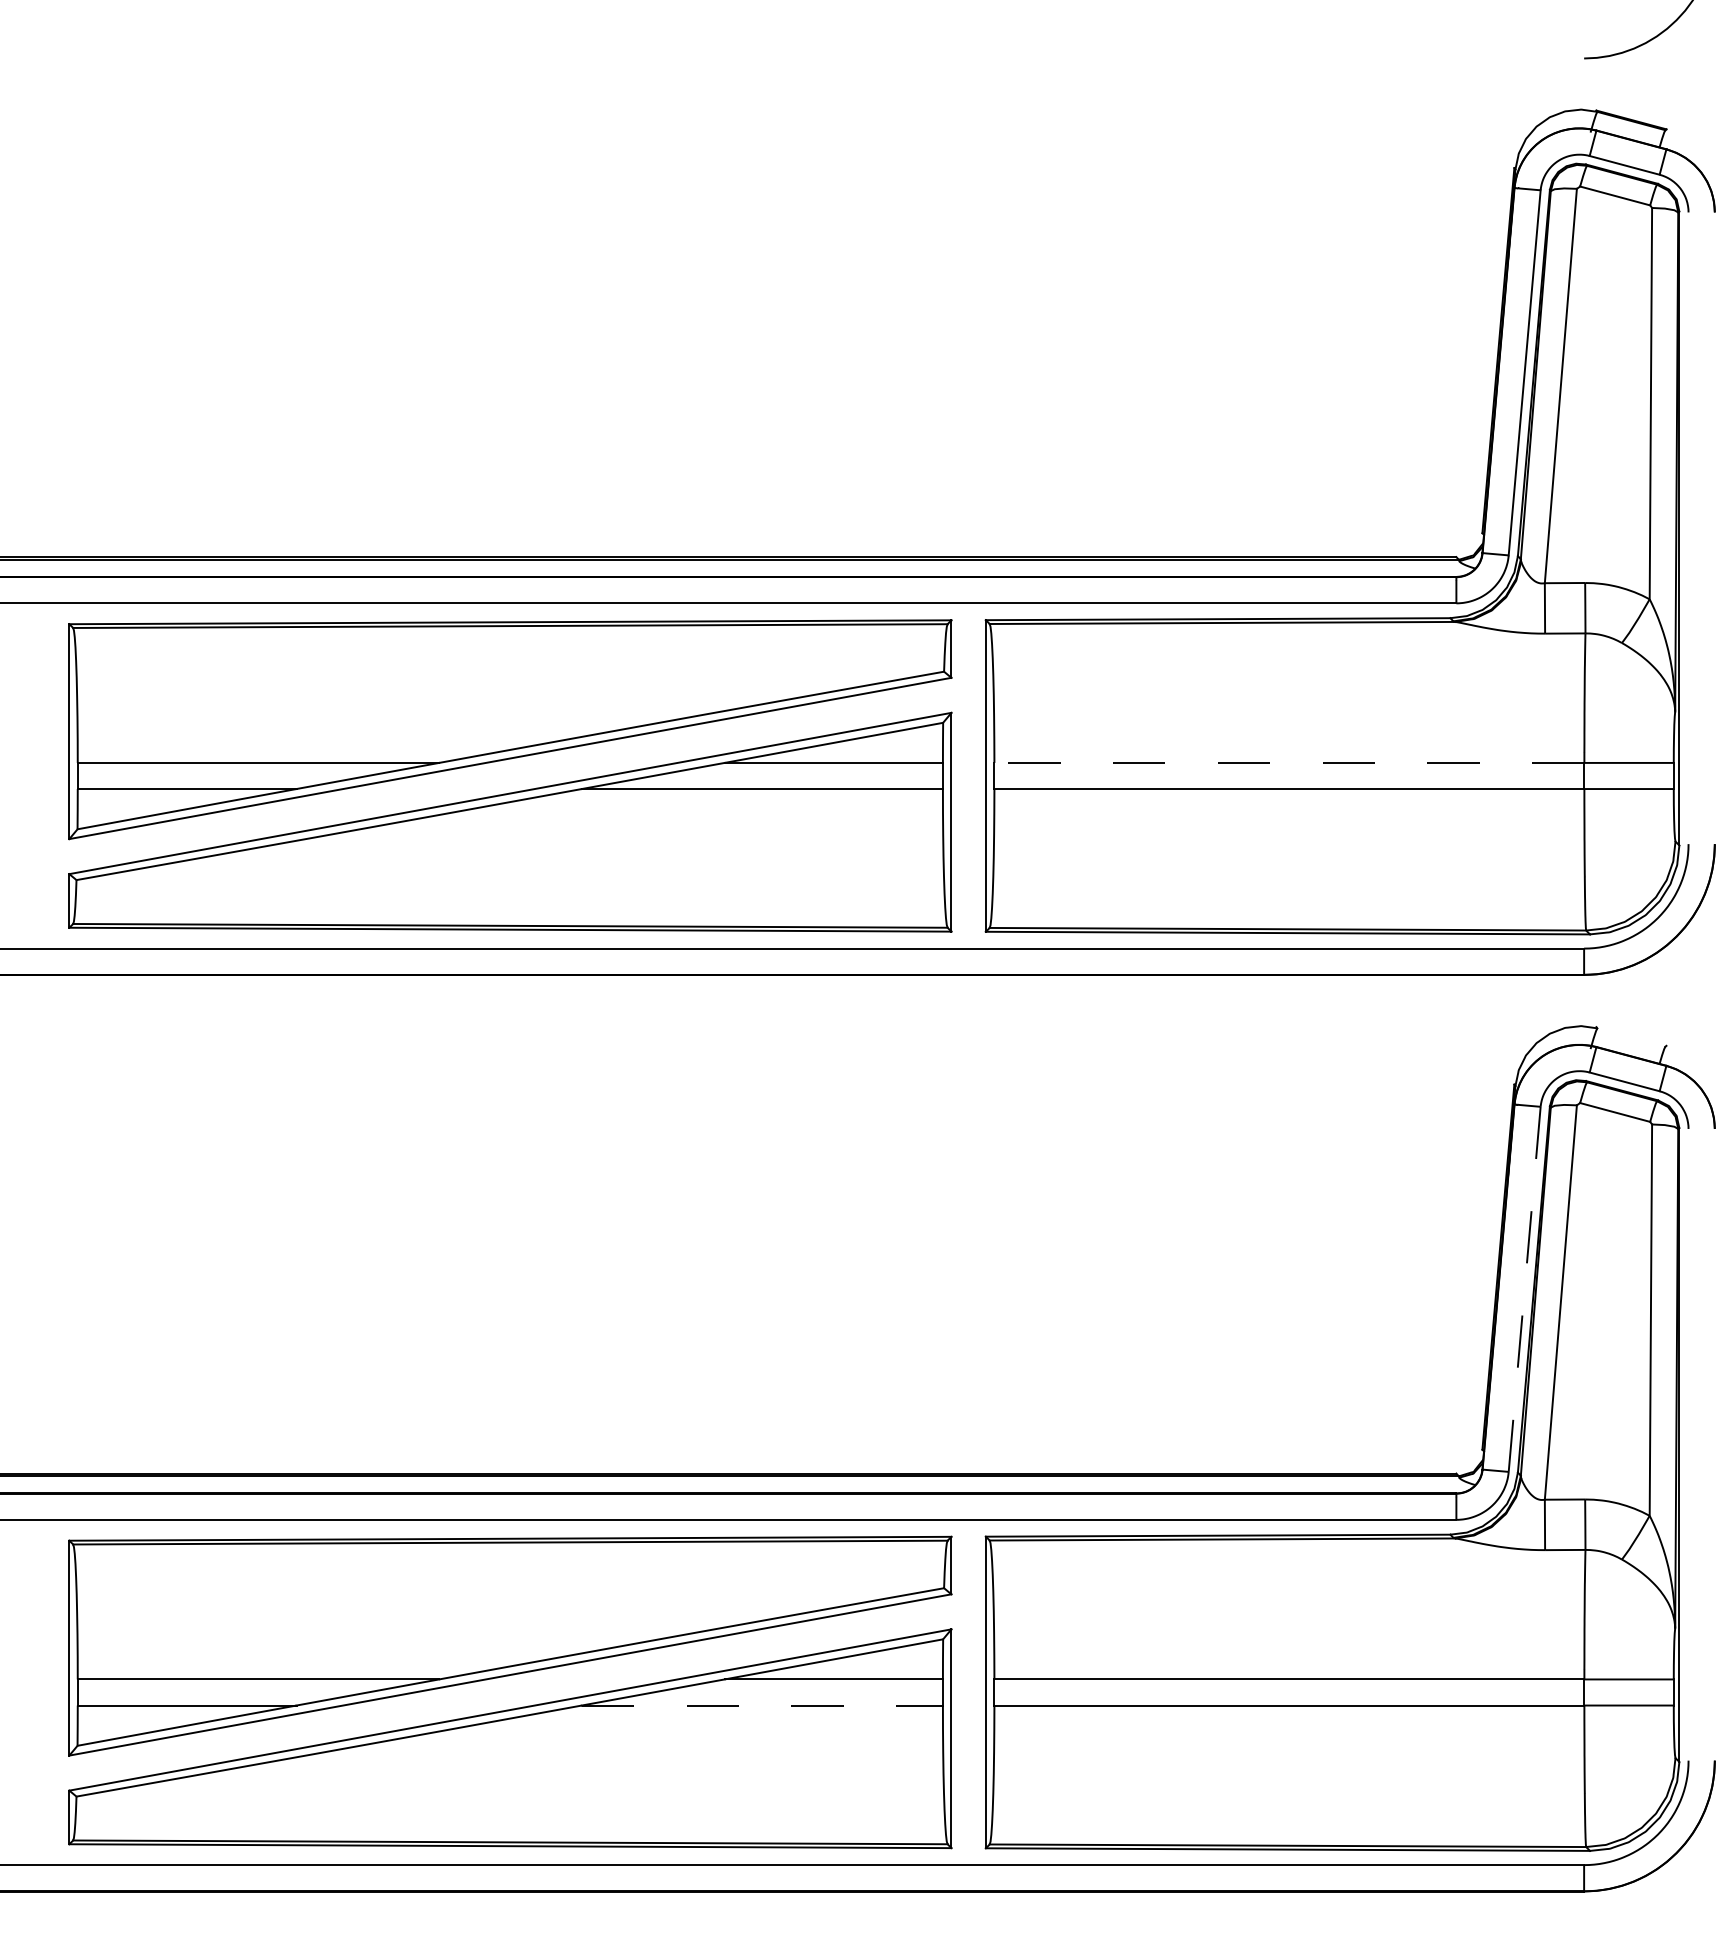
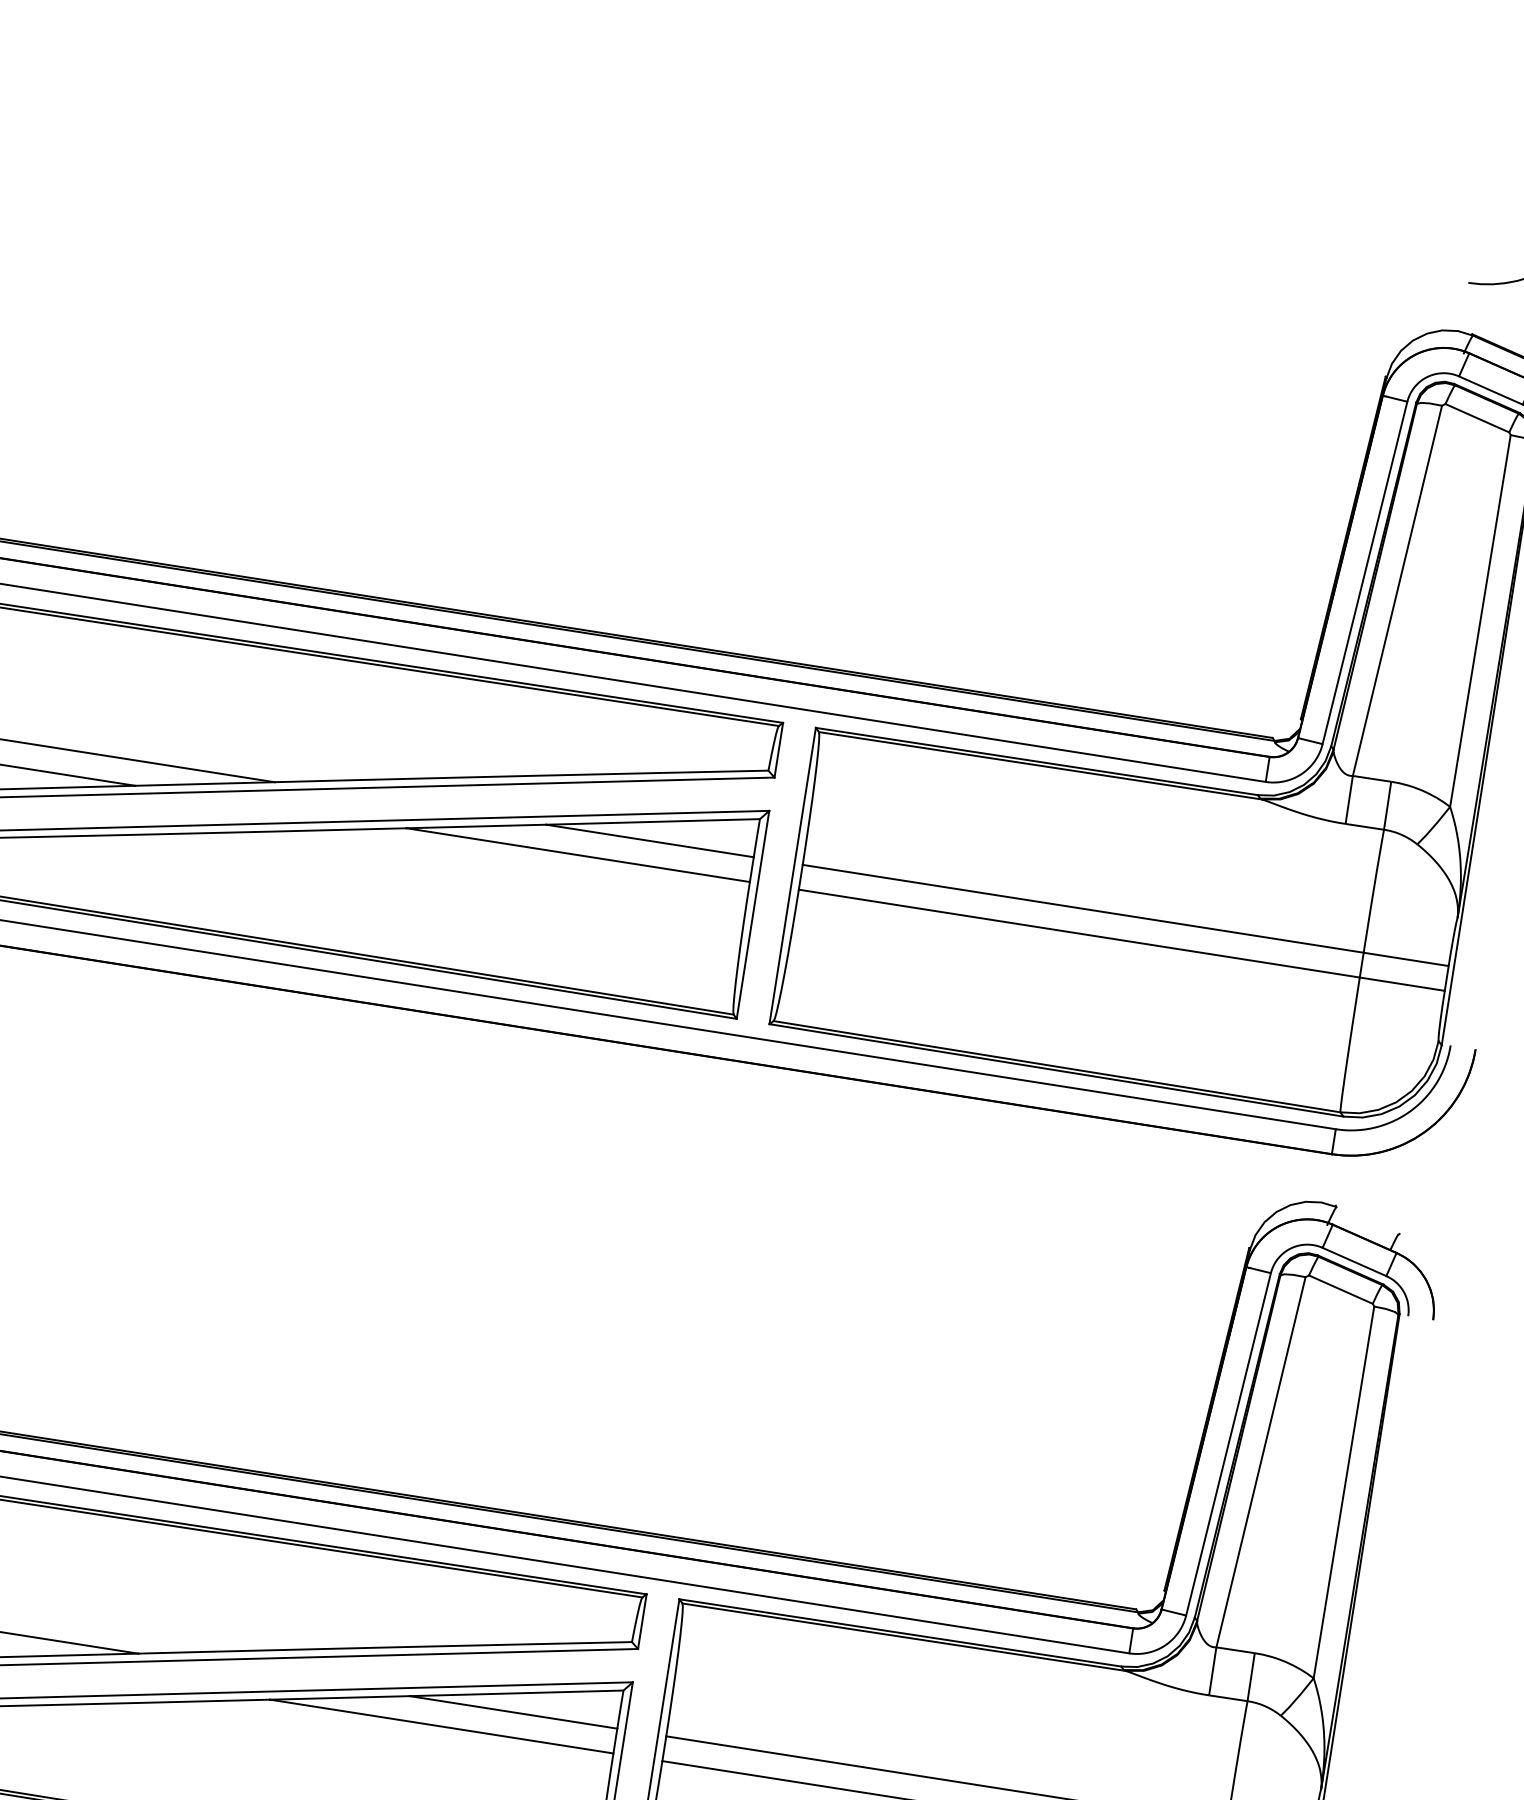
line: (1289, 762) -> (1083, 908), dashed -> solid
line: (1524, 1289) -> (1228, 1444), dashed -> solid
line: (762, 1705) -> (441, 1726), dashed -> solid

